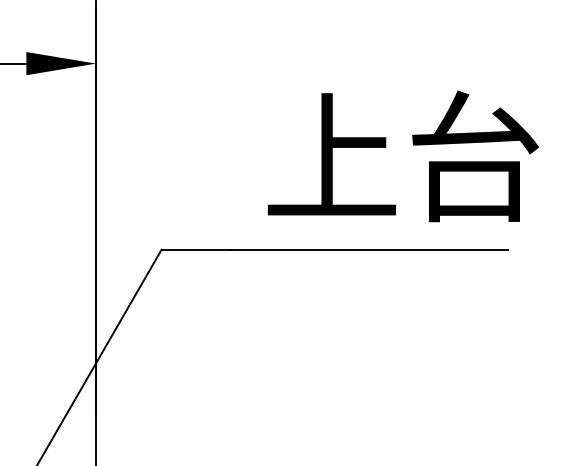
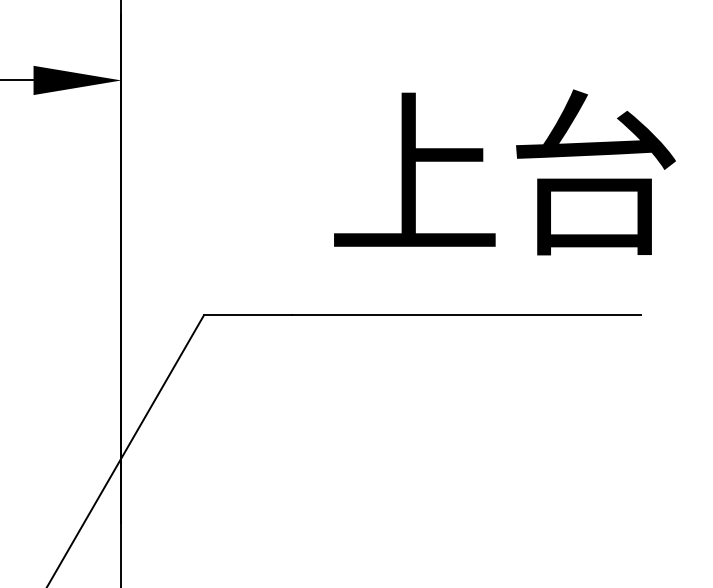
text: (403, 156) -> (504, 172), moved

